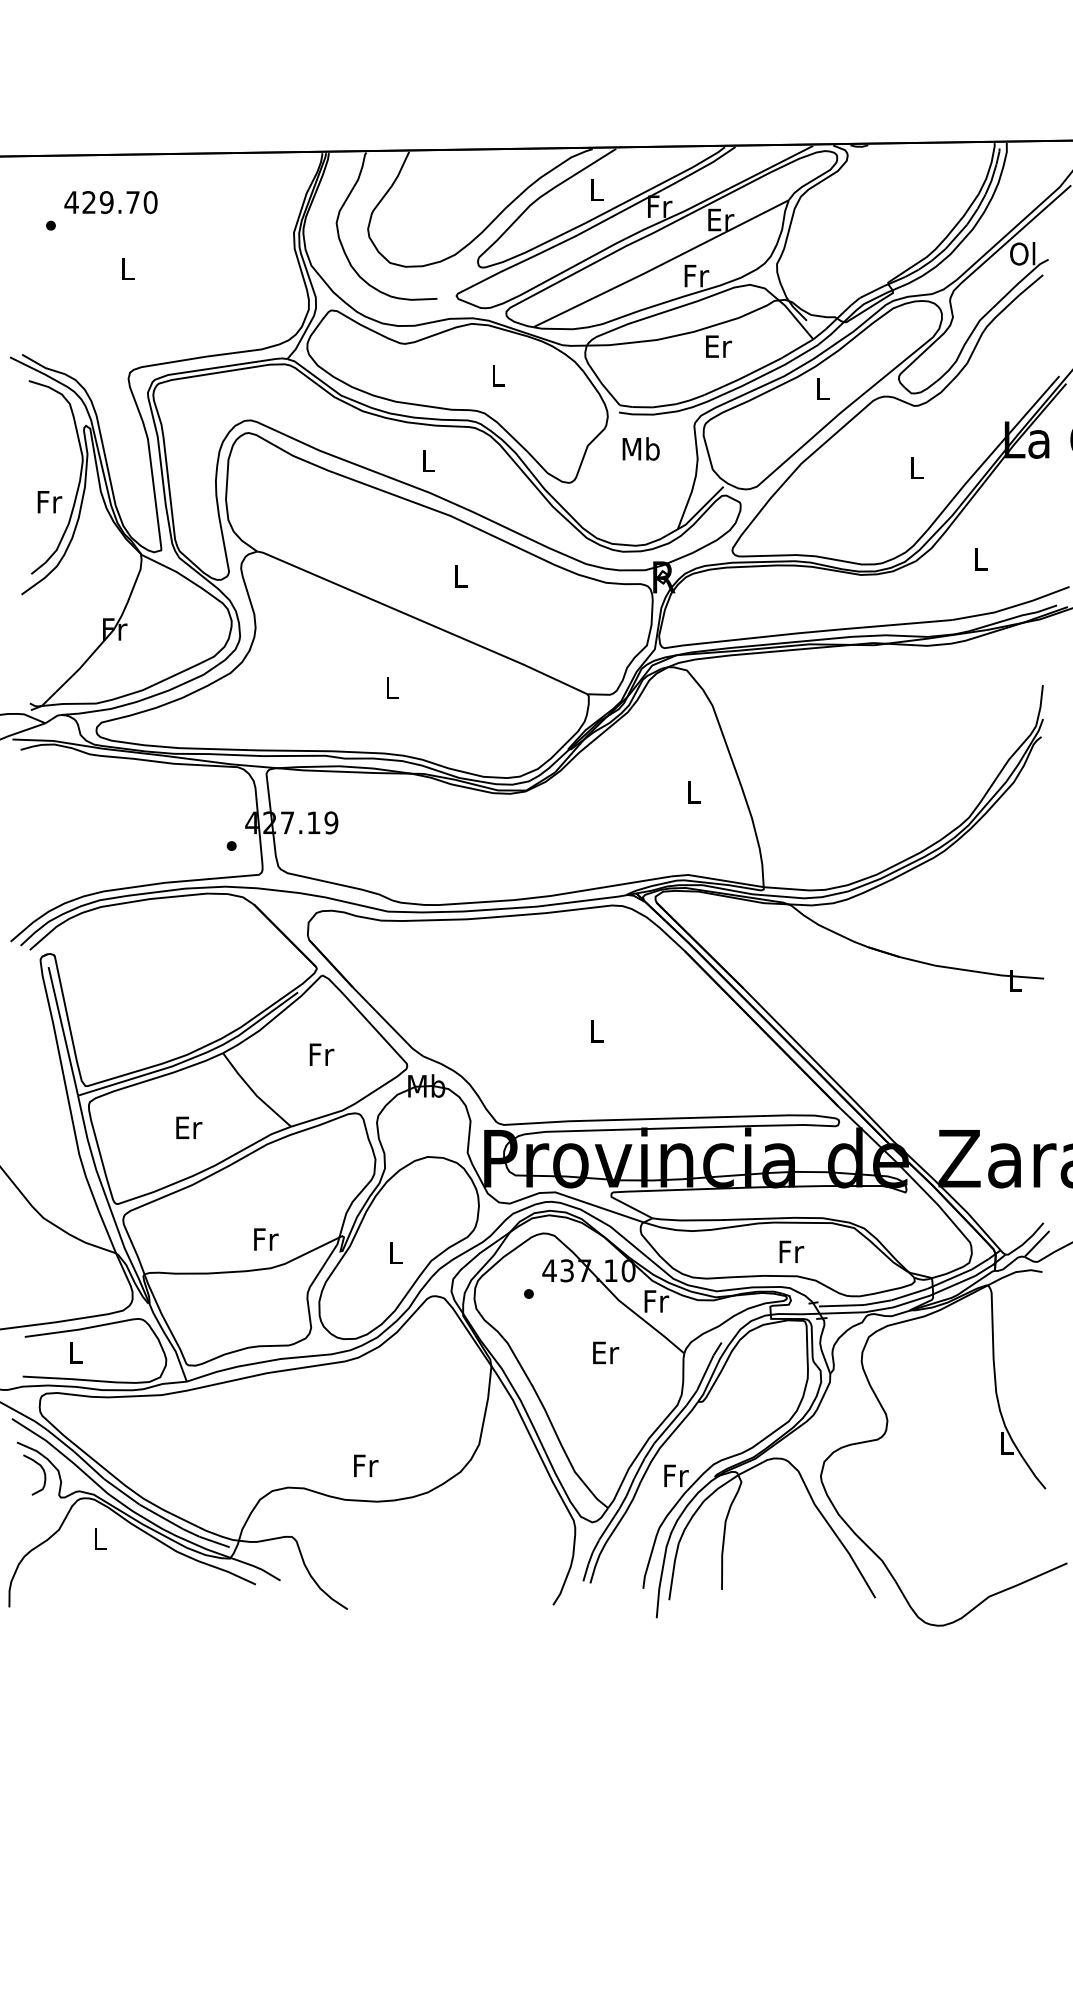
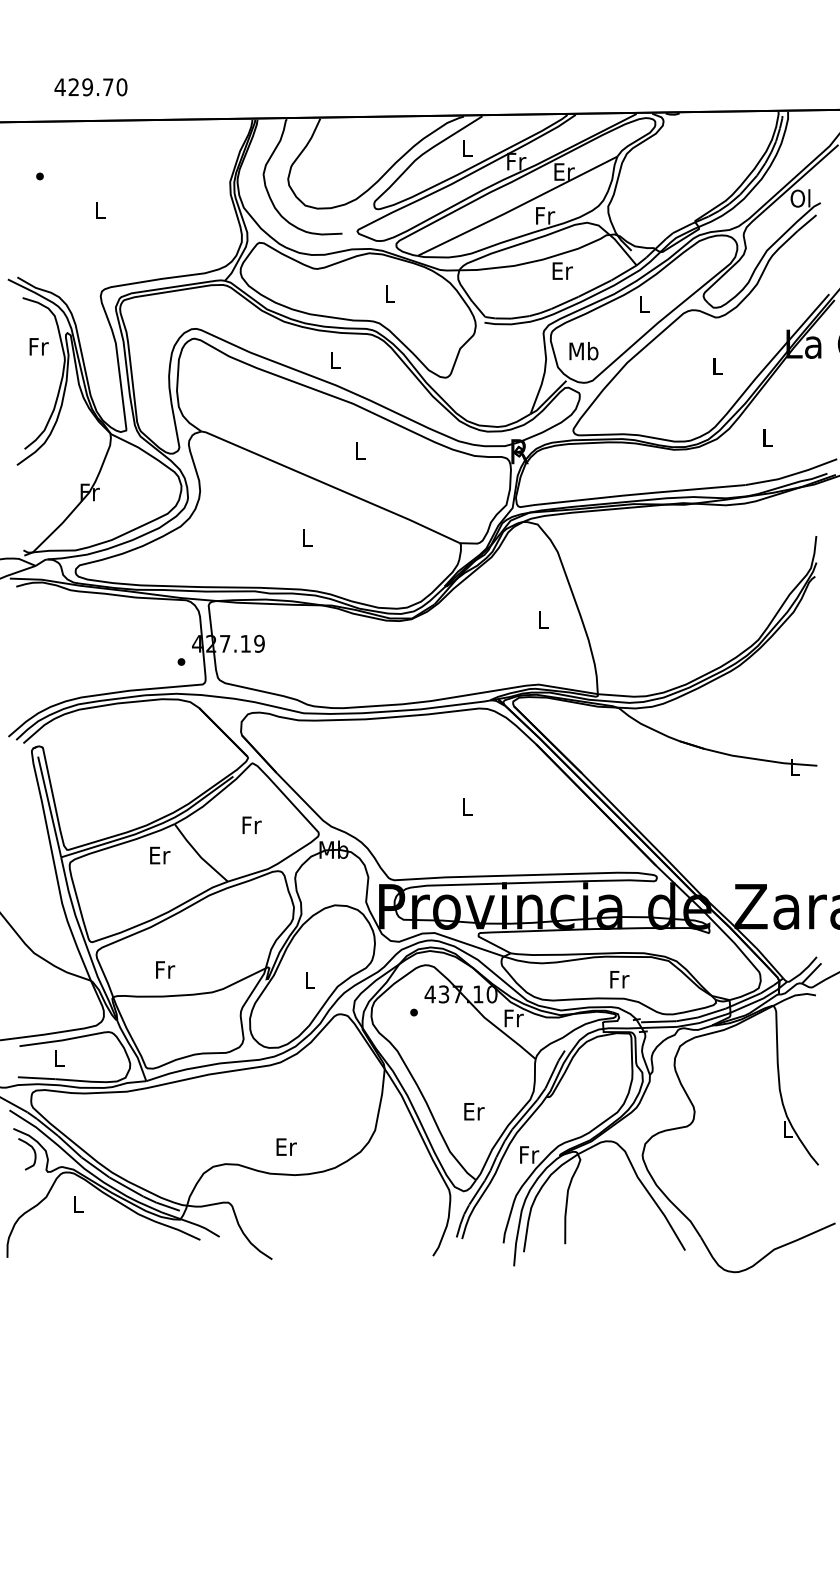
text: (110, 202) -> (90, 87), moved
text: (640, 449) -> (583, 351), moved
text: (49, 501) -> (38, 346), moved
text: (189, 1127) -> (160, 855), moved
text: (266, 1238) -> (165, 969), moved
text: (606, 1352) -> (474, 1111), moved
text: (365, 1465) -> (286, 1146), Fr -> Er

